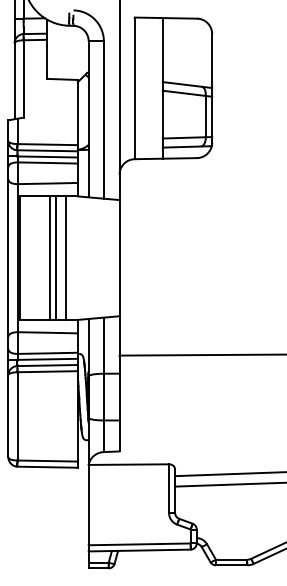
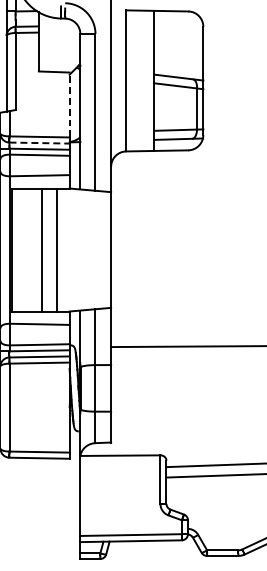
line: (77, 112) -> (69, 104), solid -> dashed
line: (48, 150) -> (40, 142), solid -> dashed
line: (56, 257) -> (48, 249), removed

